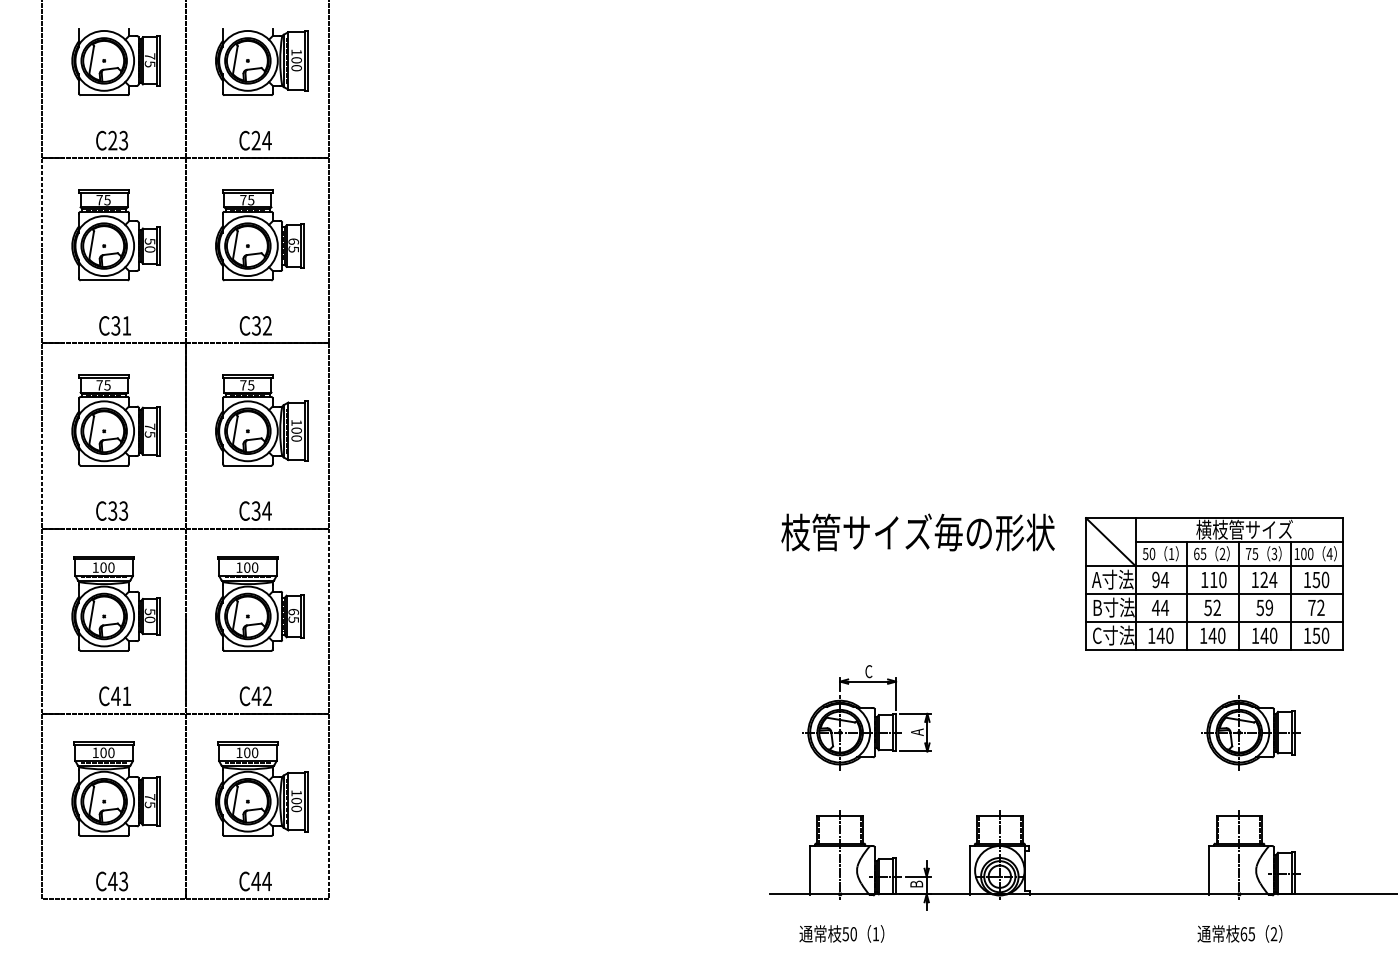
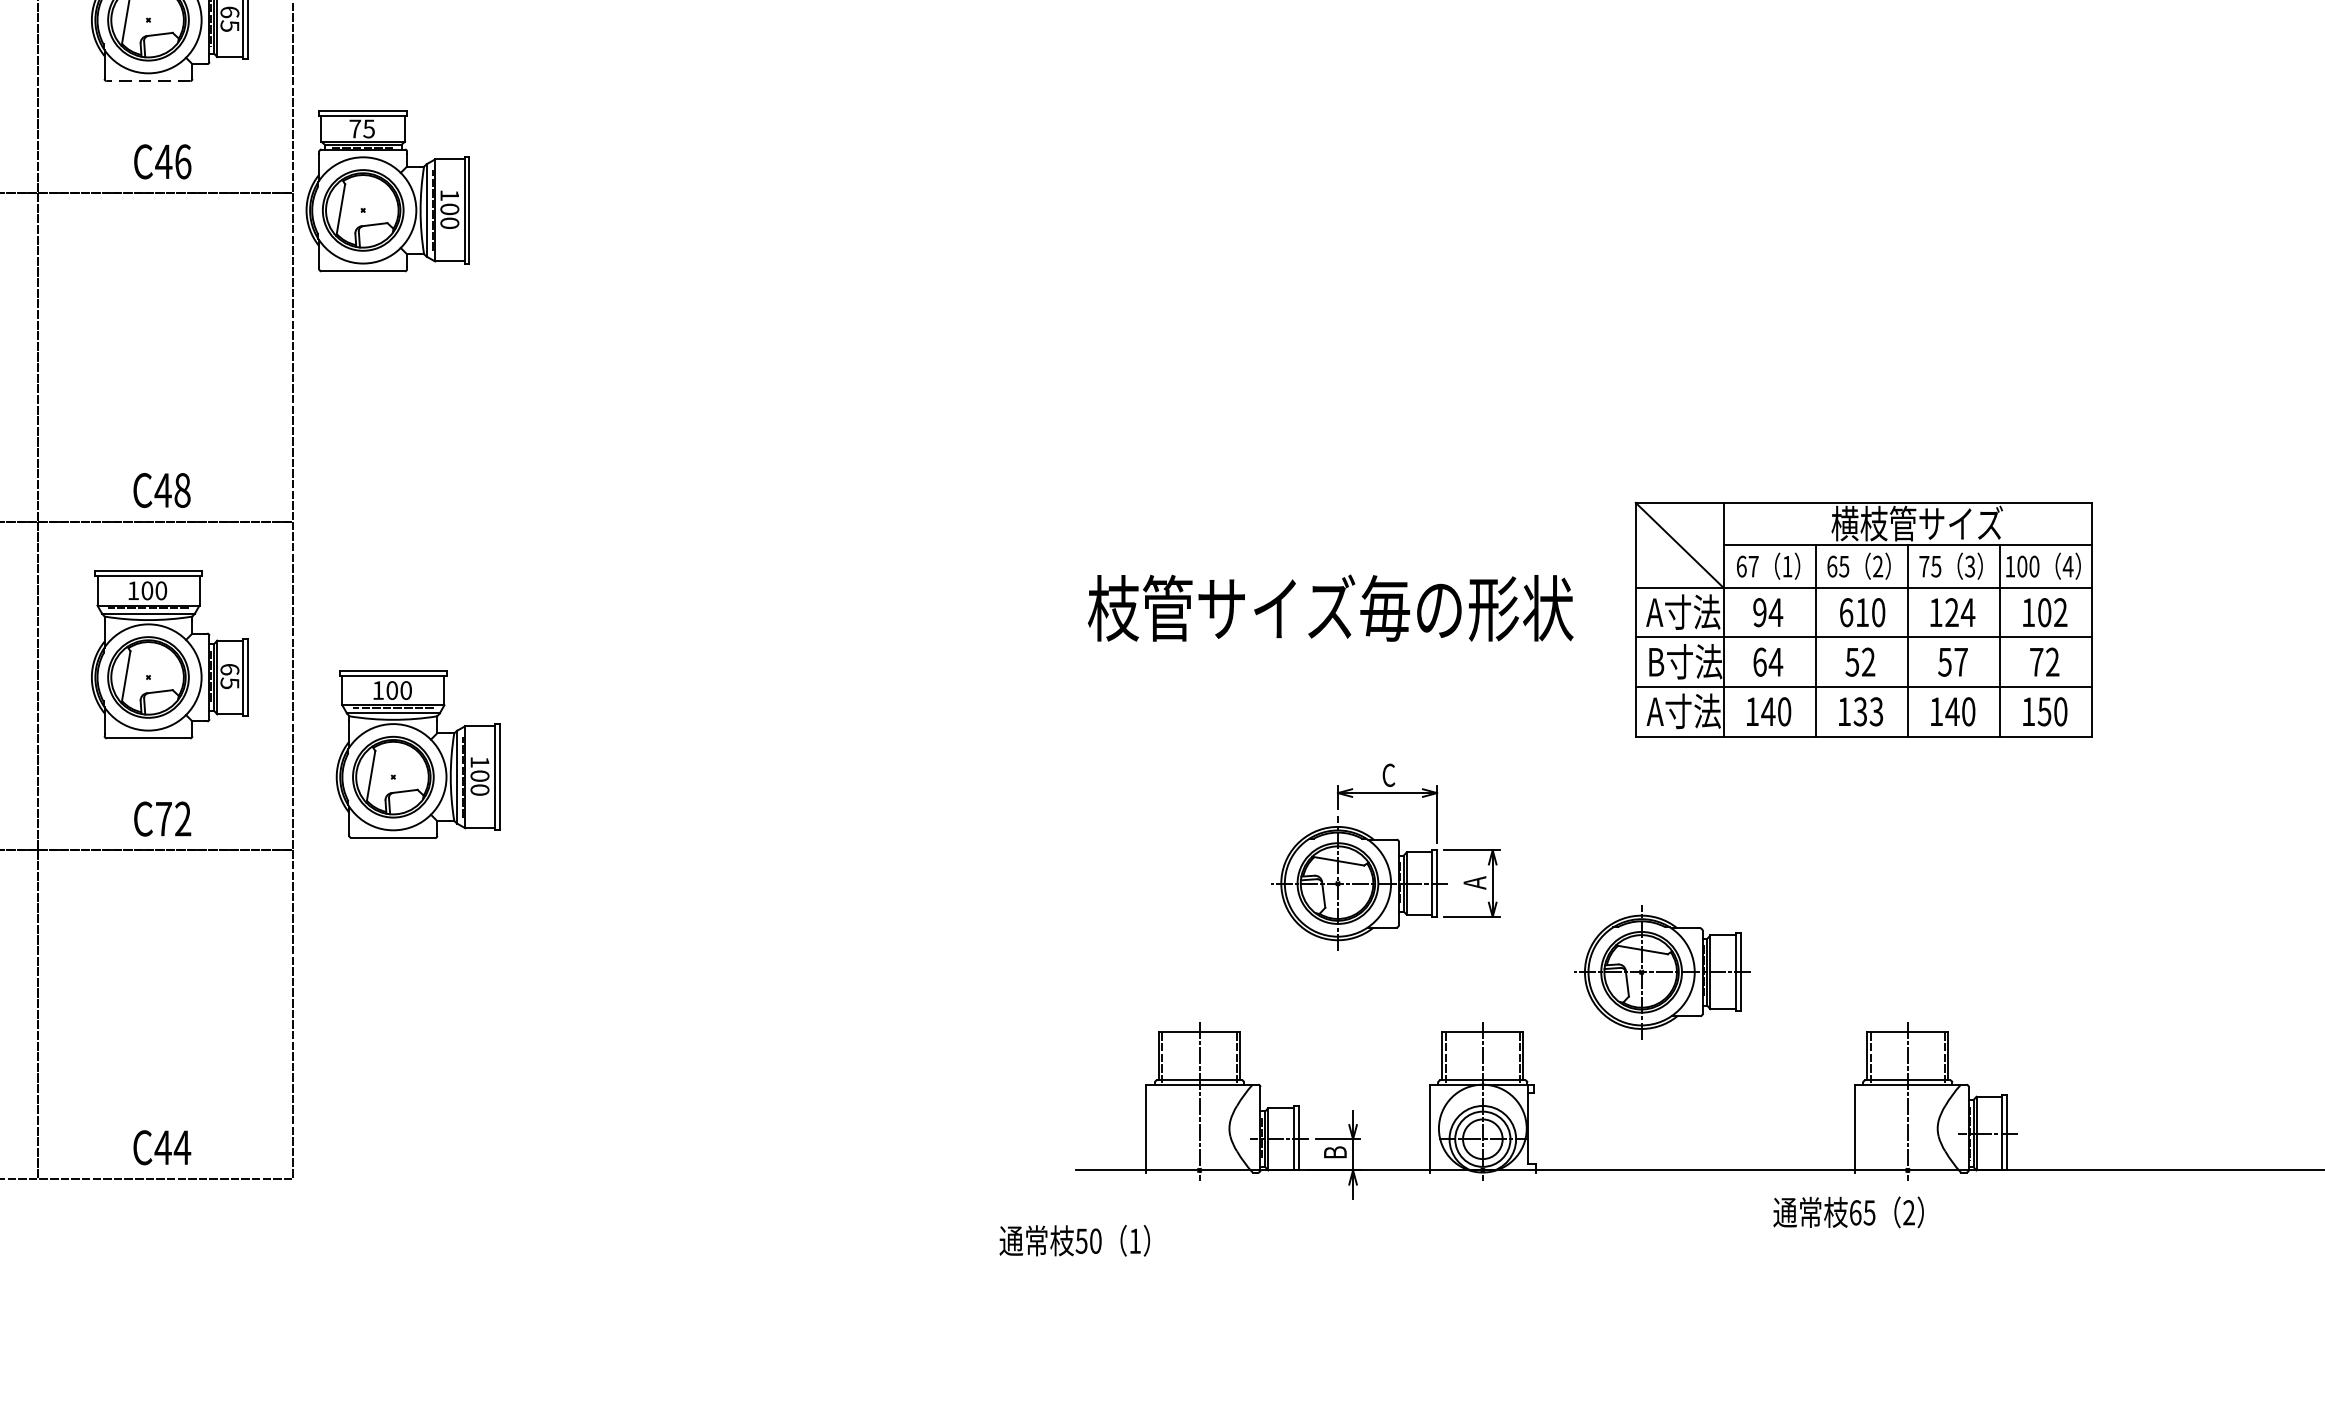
line: (247, 280) -> (147, 81), solid -> dashed
text: (261, 325) -> (172, 161), C32 -> C46
part: (261, 420) -> (387, 191), moved
text: (261, 510) -> (172, 489), C34 -> C48
text: (917, 532) -> (1329, 608), moved
text: (1148, 553) -> (1746, 565), 50 -> 67
text: (1204, 579) -> (1846, 611), 110 -> 610
text: (1320, 579) -> (2051, 611), 150 -> 102
text: (1155, 607) -> (1759, 661), 44 -> 64
text: (1269, 607) -> (1961, 661), 59 -> 57
text: (1113, 635) -> (1684, 711), C寸法 -> A寸法
text: (1216, 635) -> (1867, 711), 140 -> 133
text: (256, 695) -> (163, 817), C42 -> C72
part: (866, 717) -> (1384, 856), moved
part: (1250, 732) -> (1661, 972), moved
part: (261, 788) -> (417, 753), moved
text: (841, 933) -> (1074, 1240), moved
text: (1239, 933) -> (1847, 1211), moved

